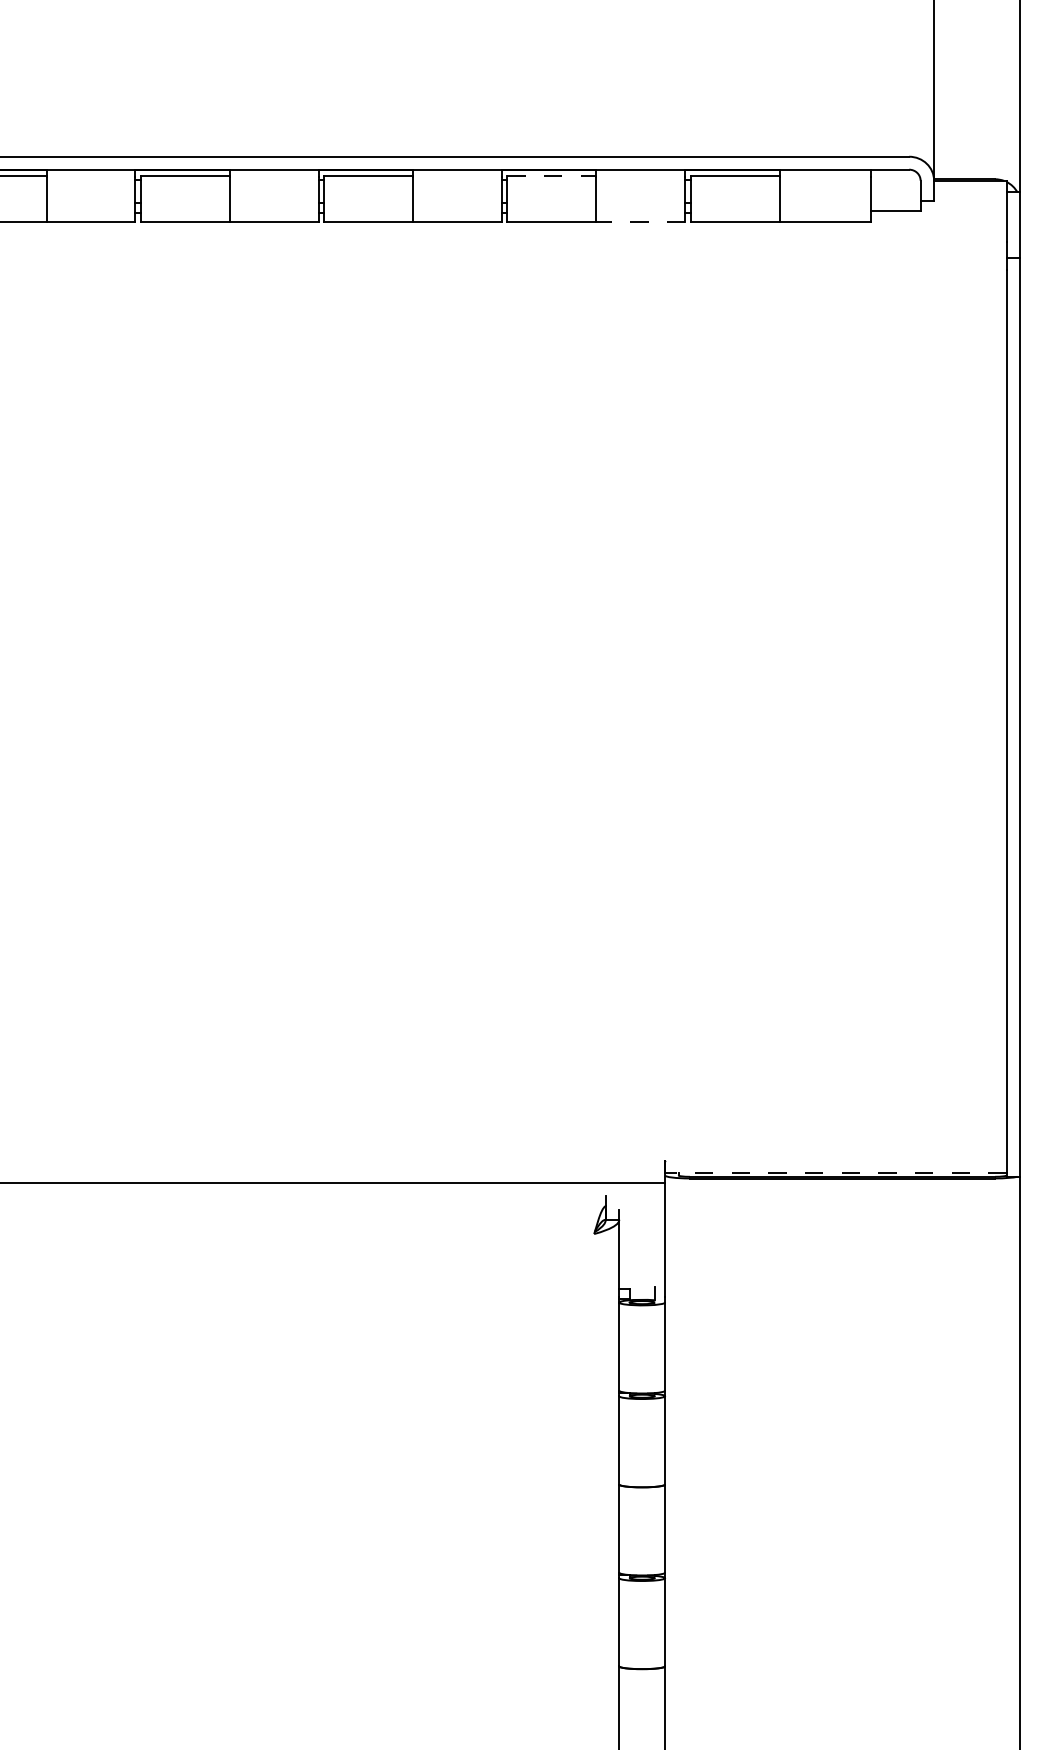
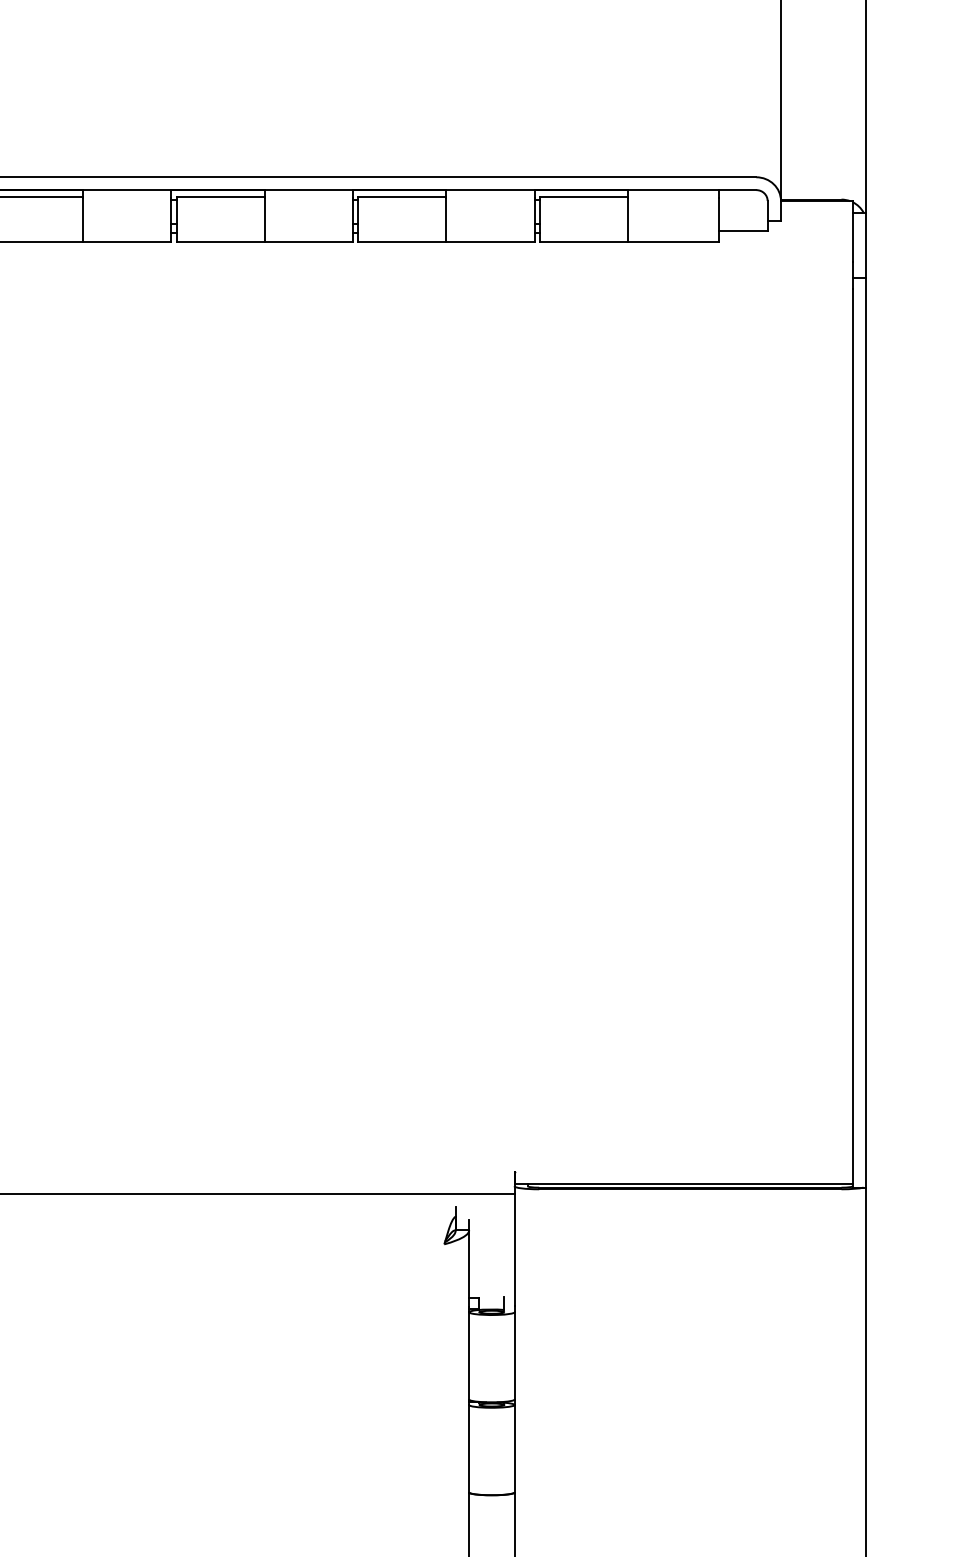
line: (552, 176) -> (403, 196), dashed -> solid
line: (640, 222) -> (490, 242), dashed -> solid
line: (835, 1172) -> (683, 1183), dashed -> solid

